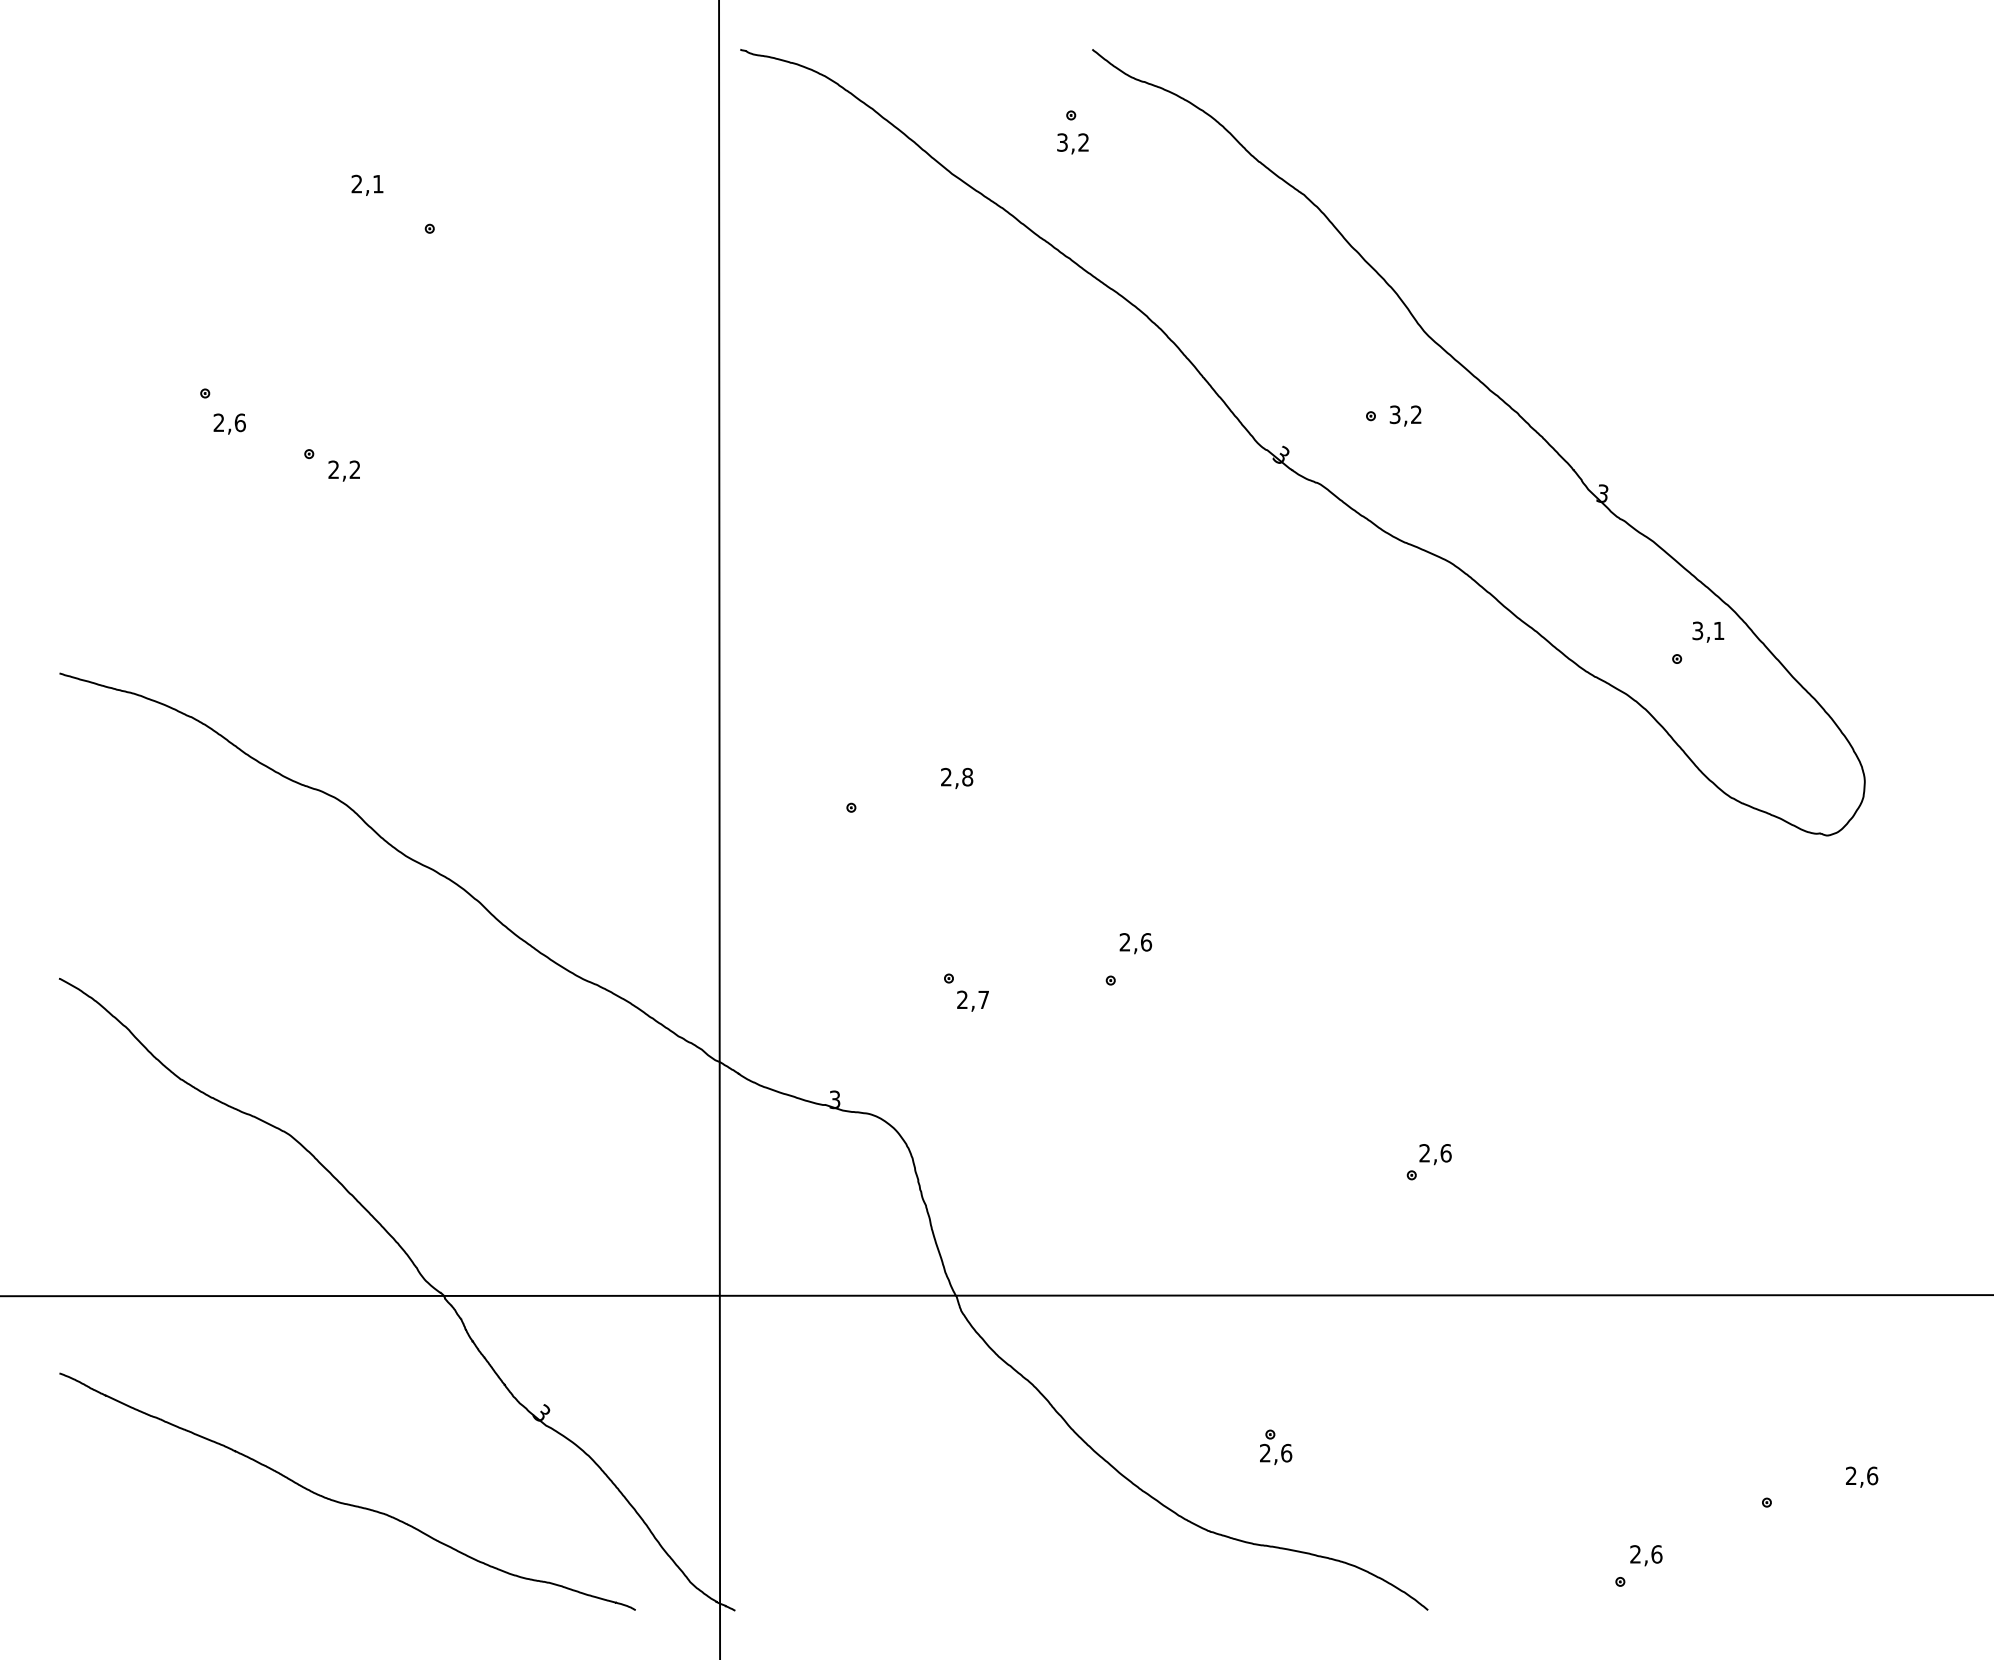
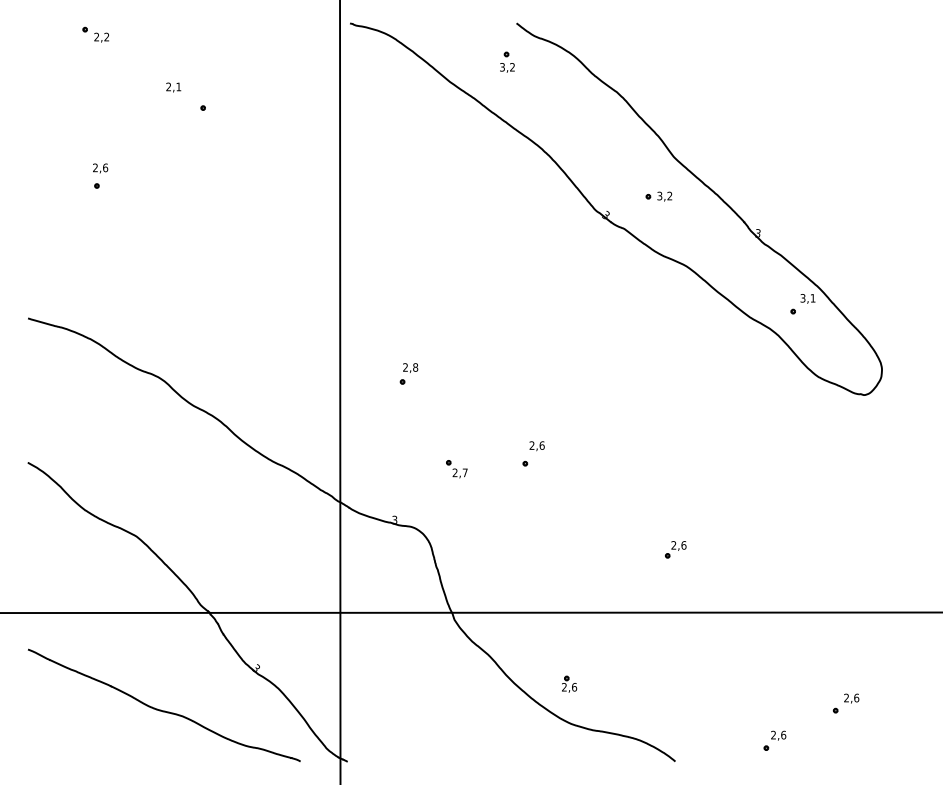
text: (229, 424) -> (100, 168), moved
part: (331, 464) -> (95, 34), moved
text: (956, 777) -> (410, 367), moved
part: (1276, 1445) -> (569, 683), moved
text: (1861, 1476) -> (851, 698), moved

